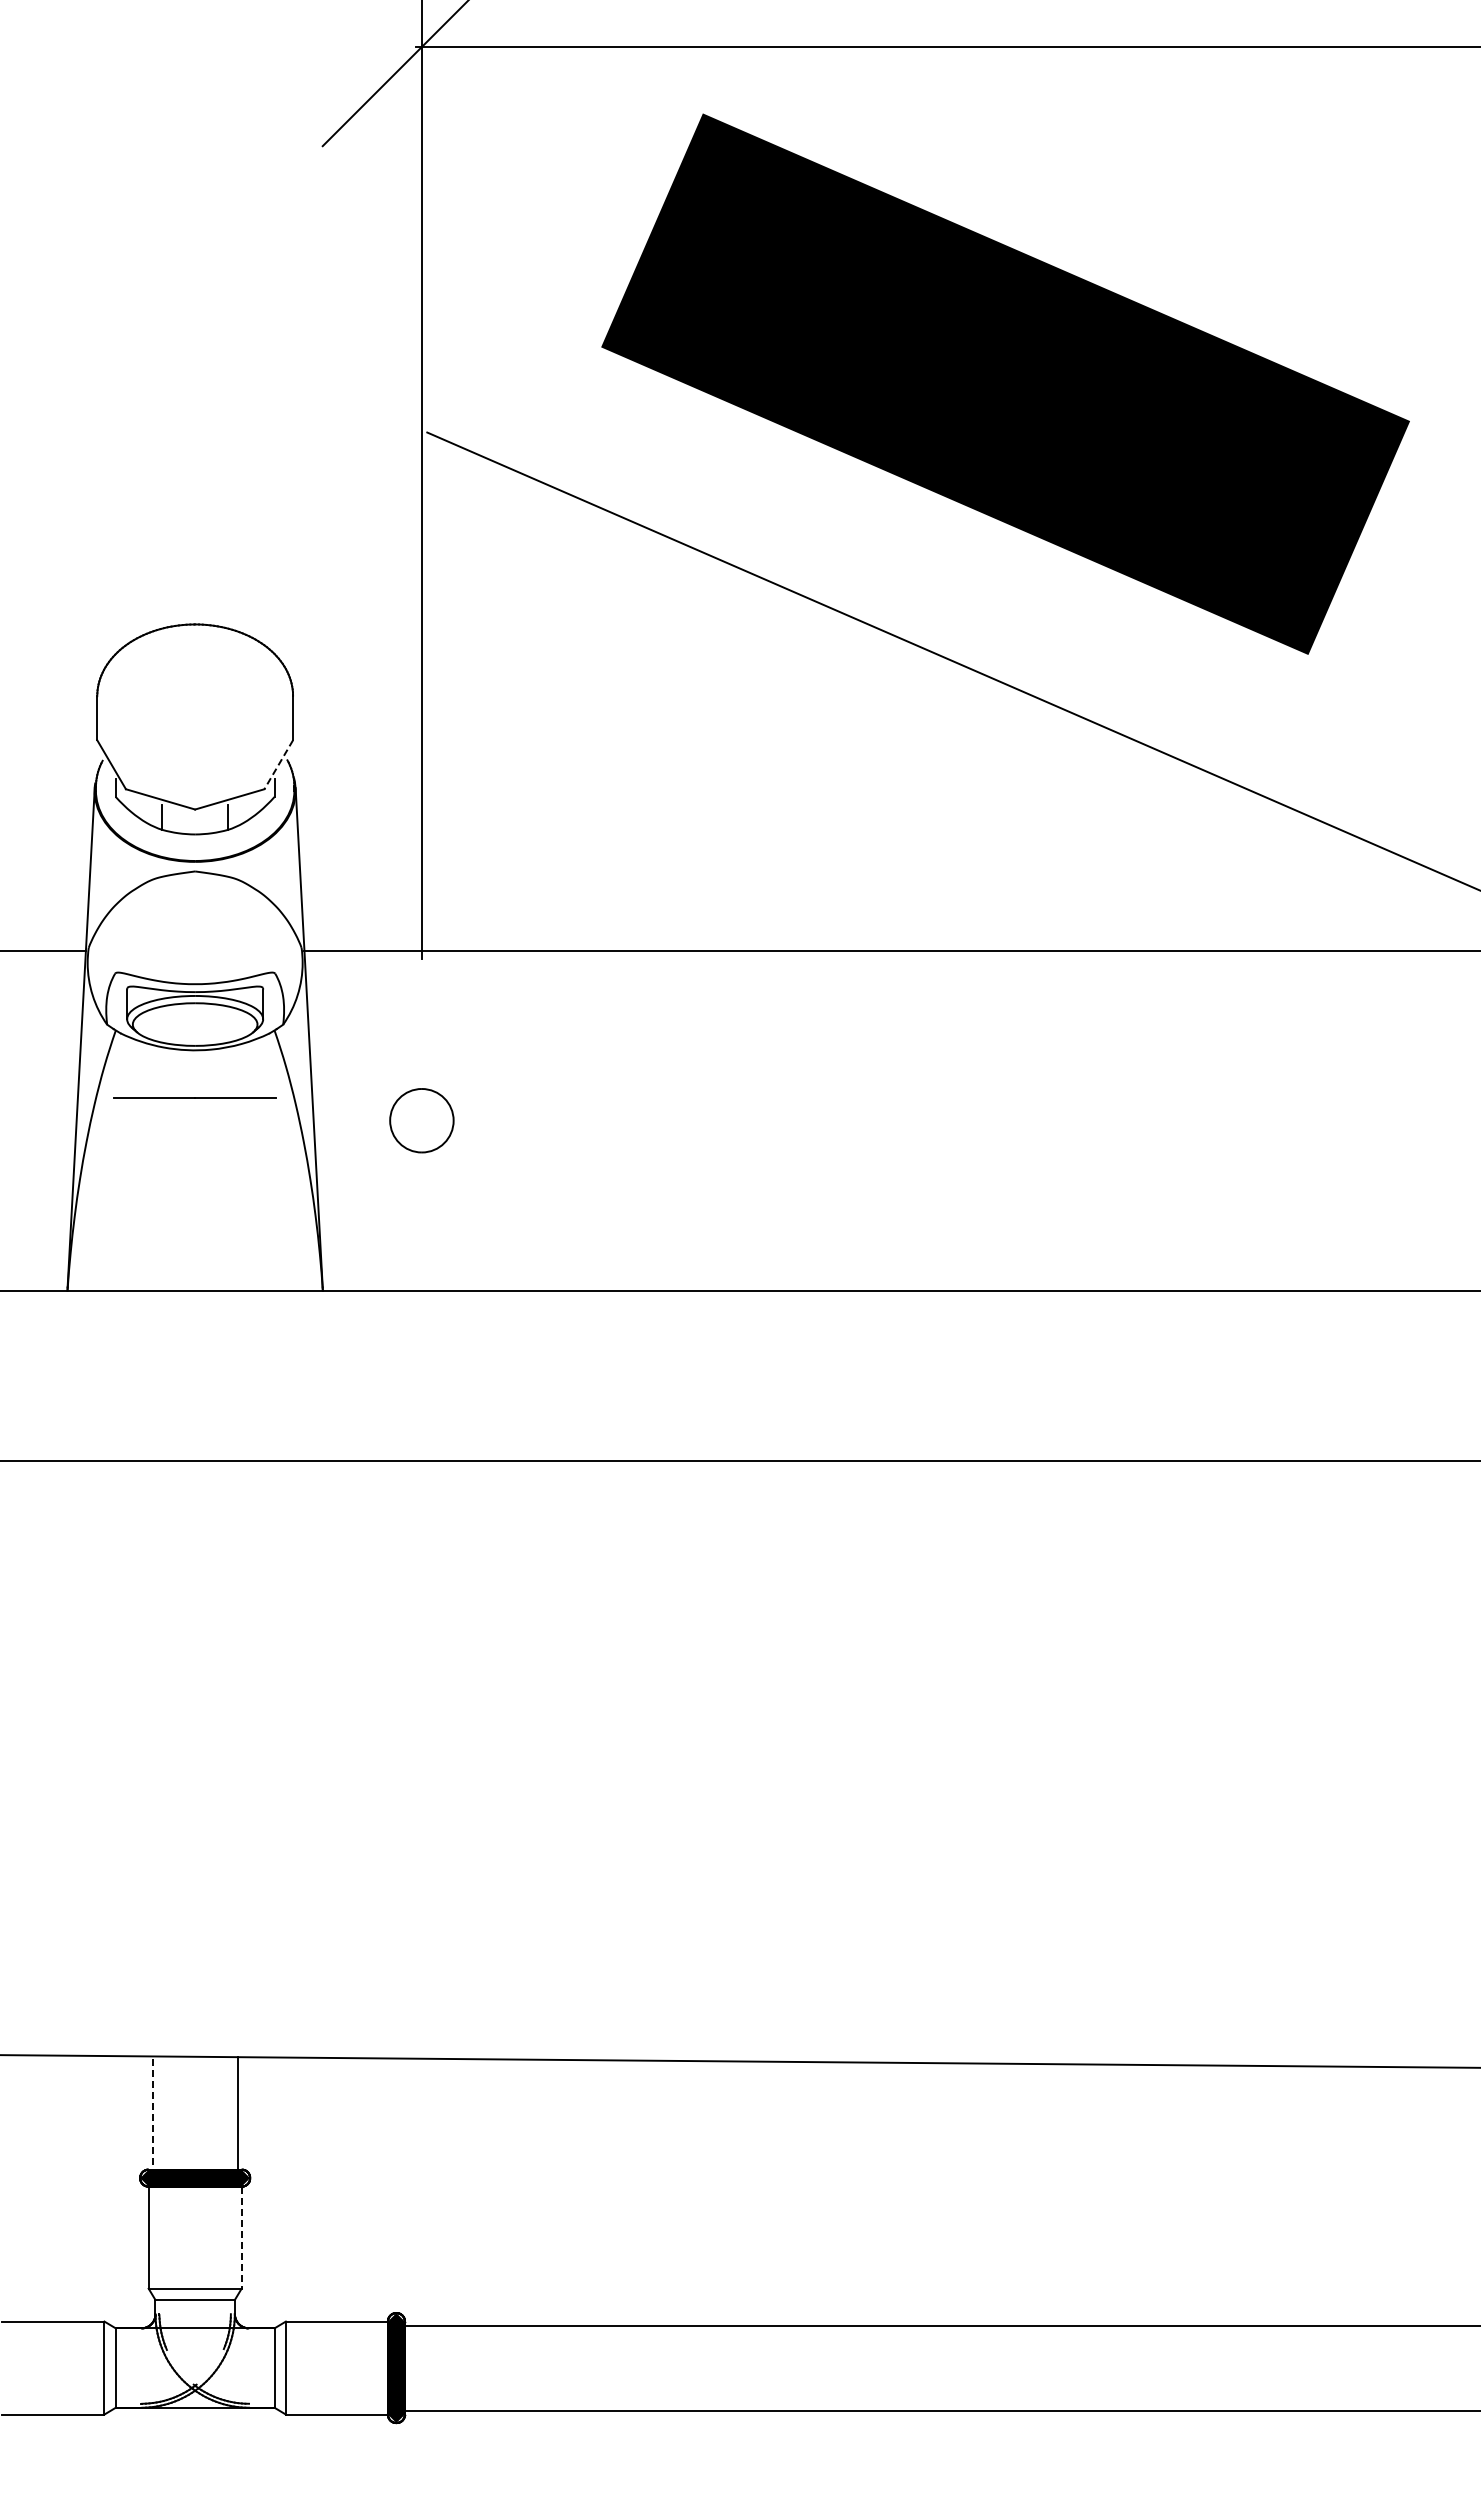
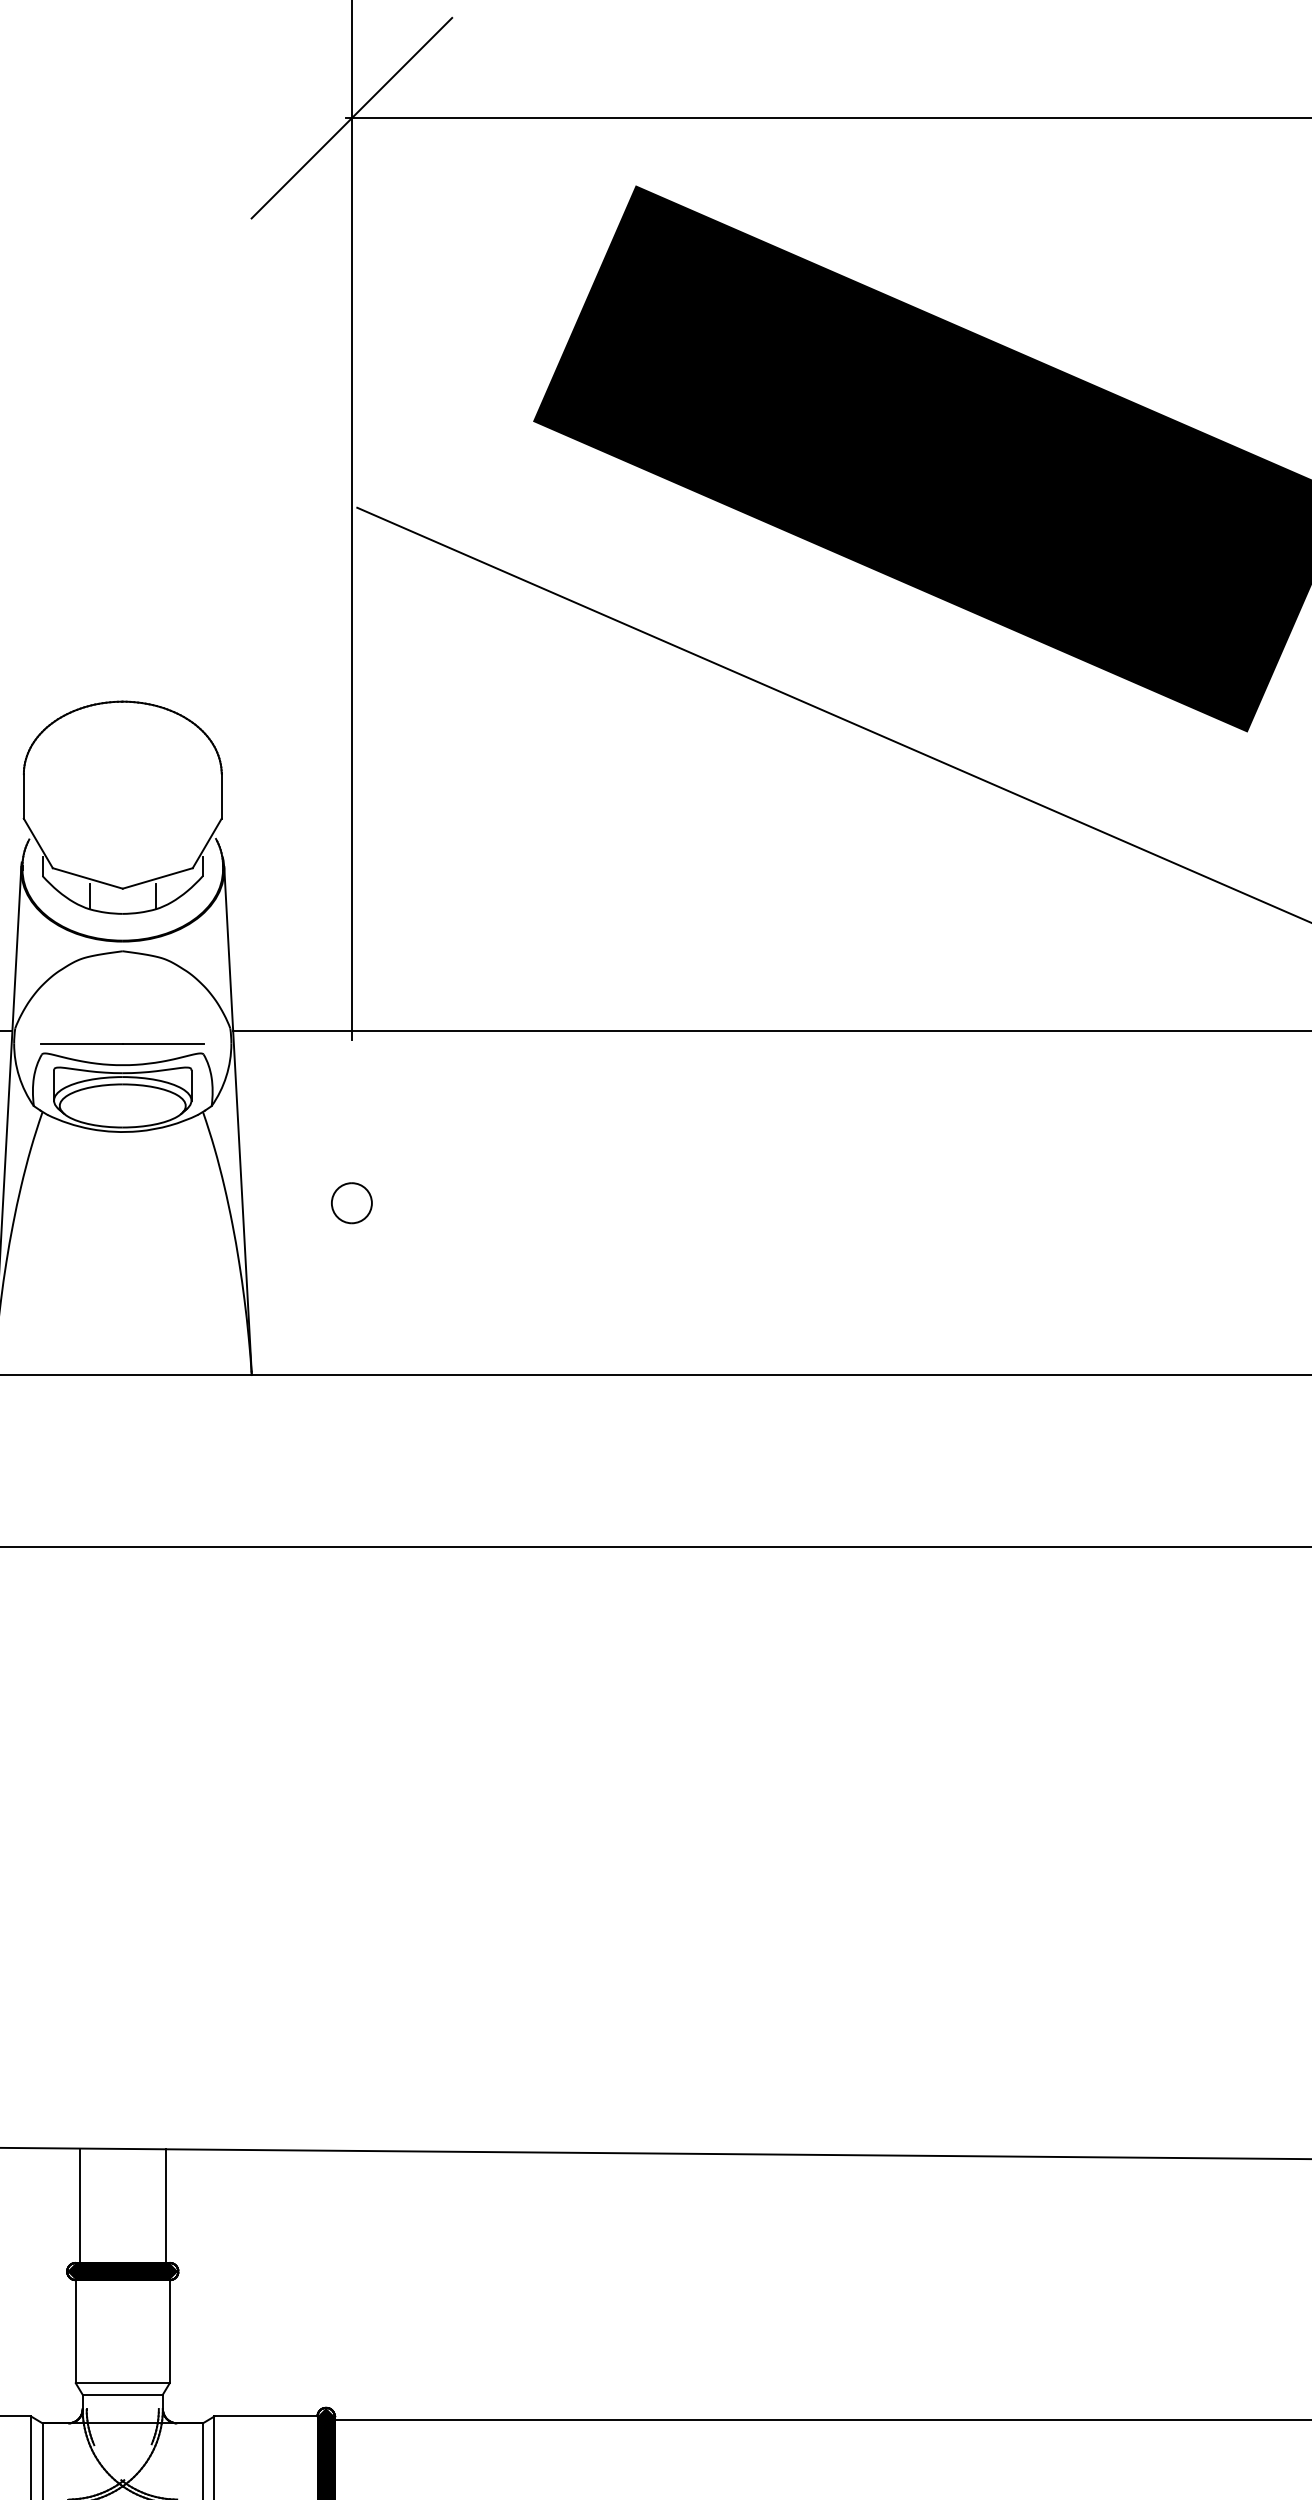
line: (278, 765) -> (206, 844), dashed -> solid
line: (194, 1097) -> (122, 1043), moved
part: (421, 1120) -> (351, 1202), size x0.62
line: (152, 2121) -> (79, 2214), dashed -> solid
line: (241, 2238) -> (169, 2332), dashed -> solid

